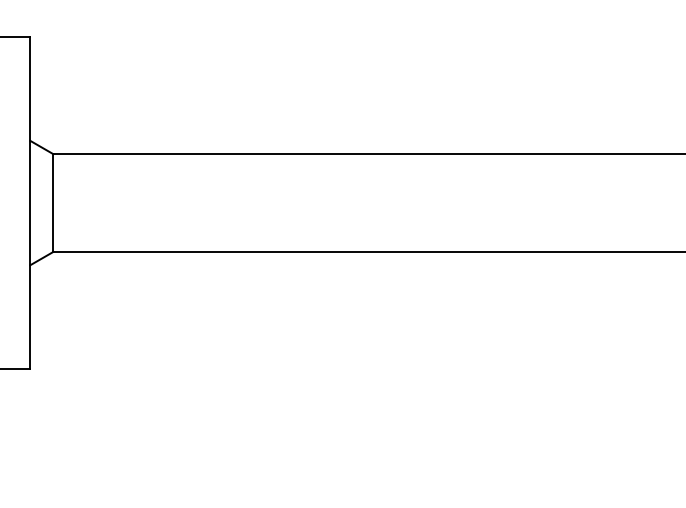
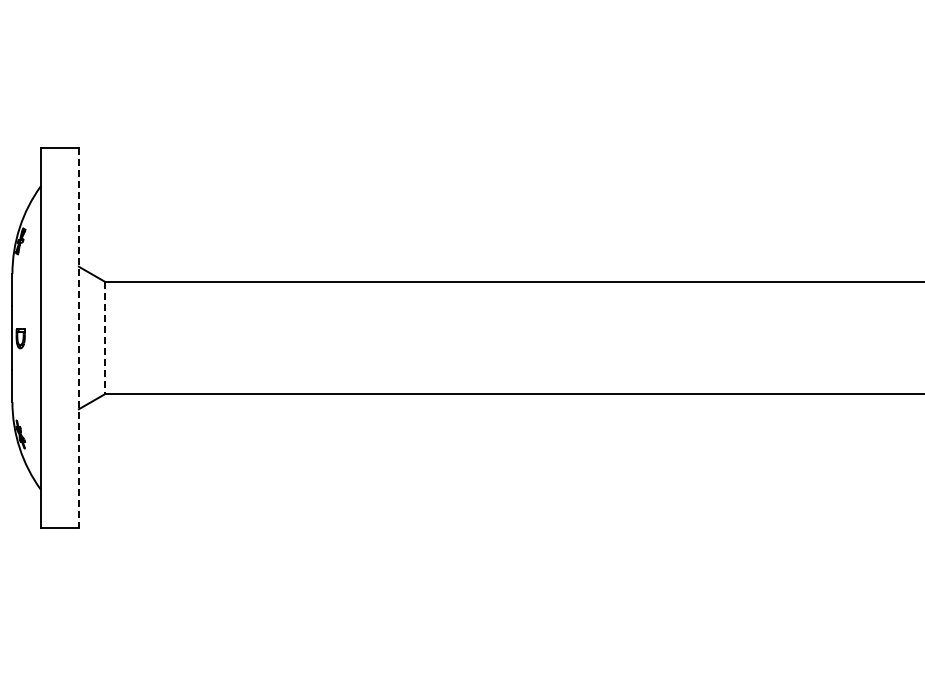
line: (29, 202) -> (78, 337), solid -> dashed
line: (53, 202) -> (105, 337), solid -> dashed

